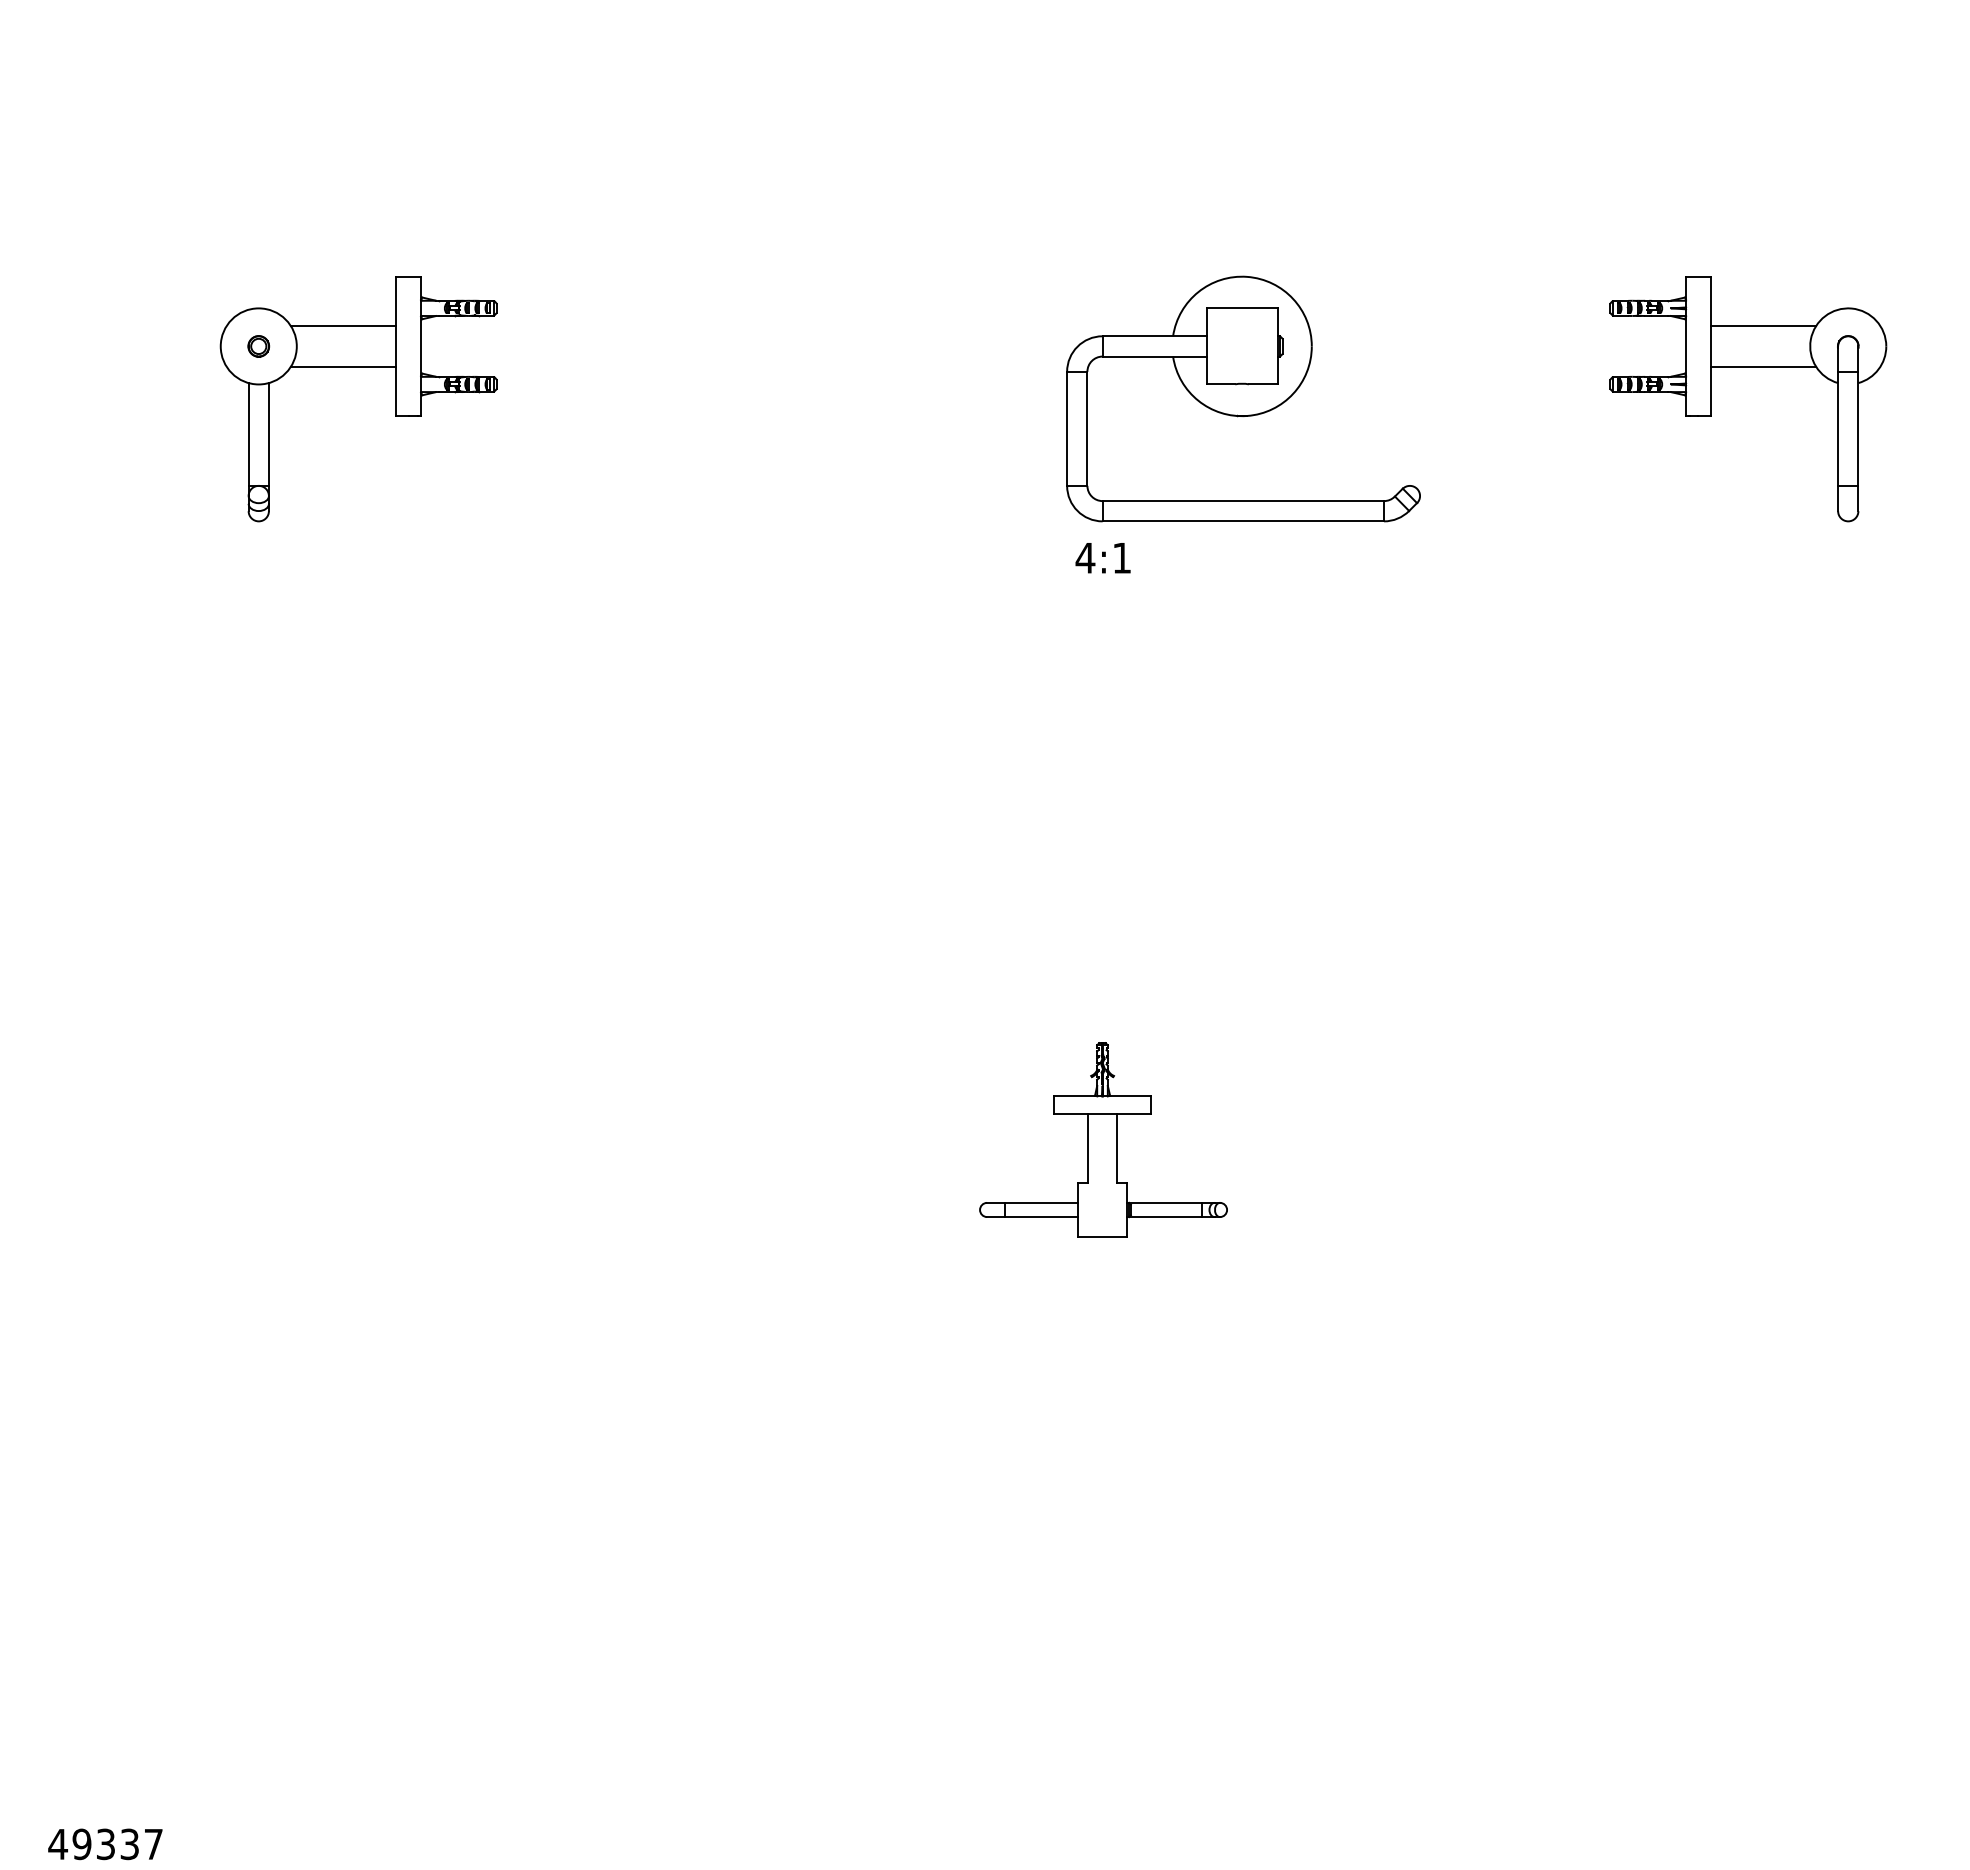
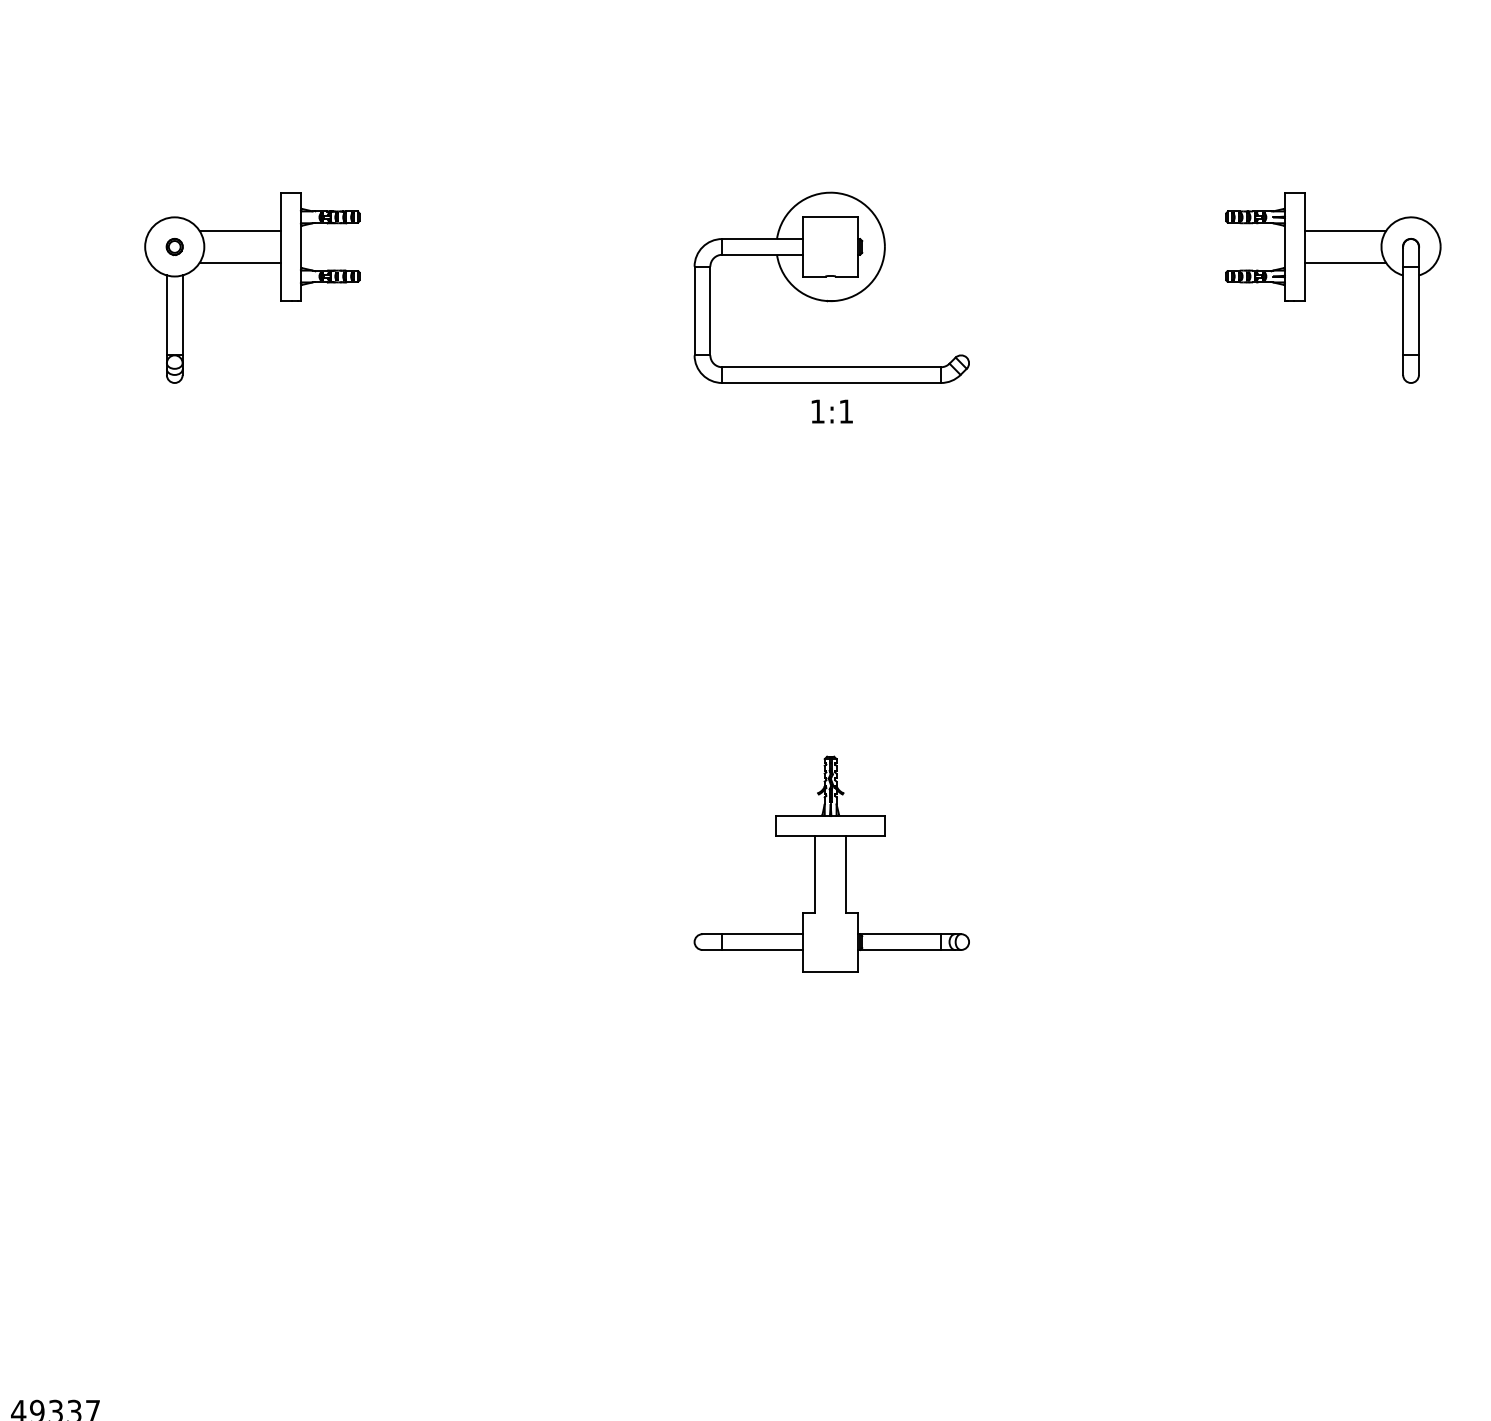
part: (1243, 398) -> (831, 287), moved
text: (1085, 558) -> (817, 411), 4:1 -> 1:1
part: (1103, 1139) -> (831, 863), size x1.43

